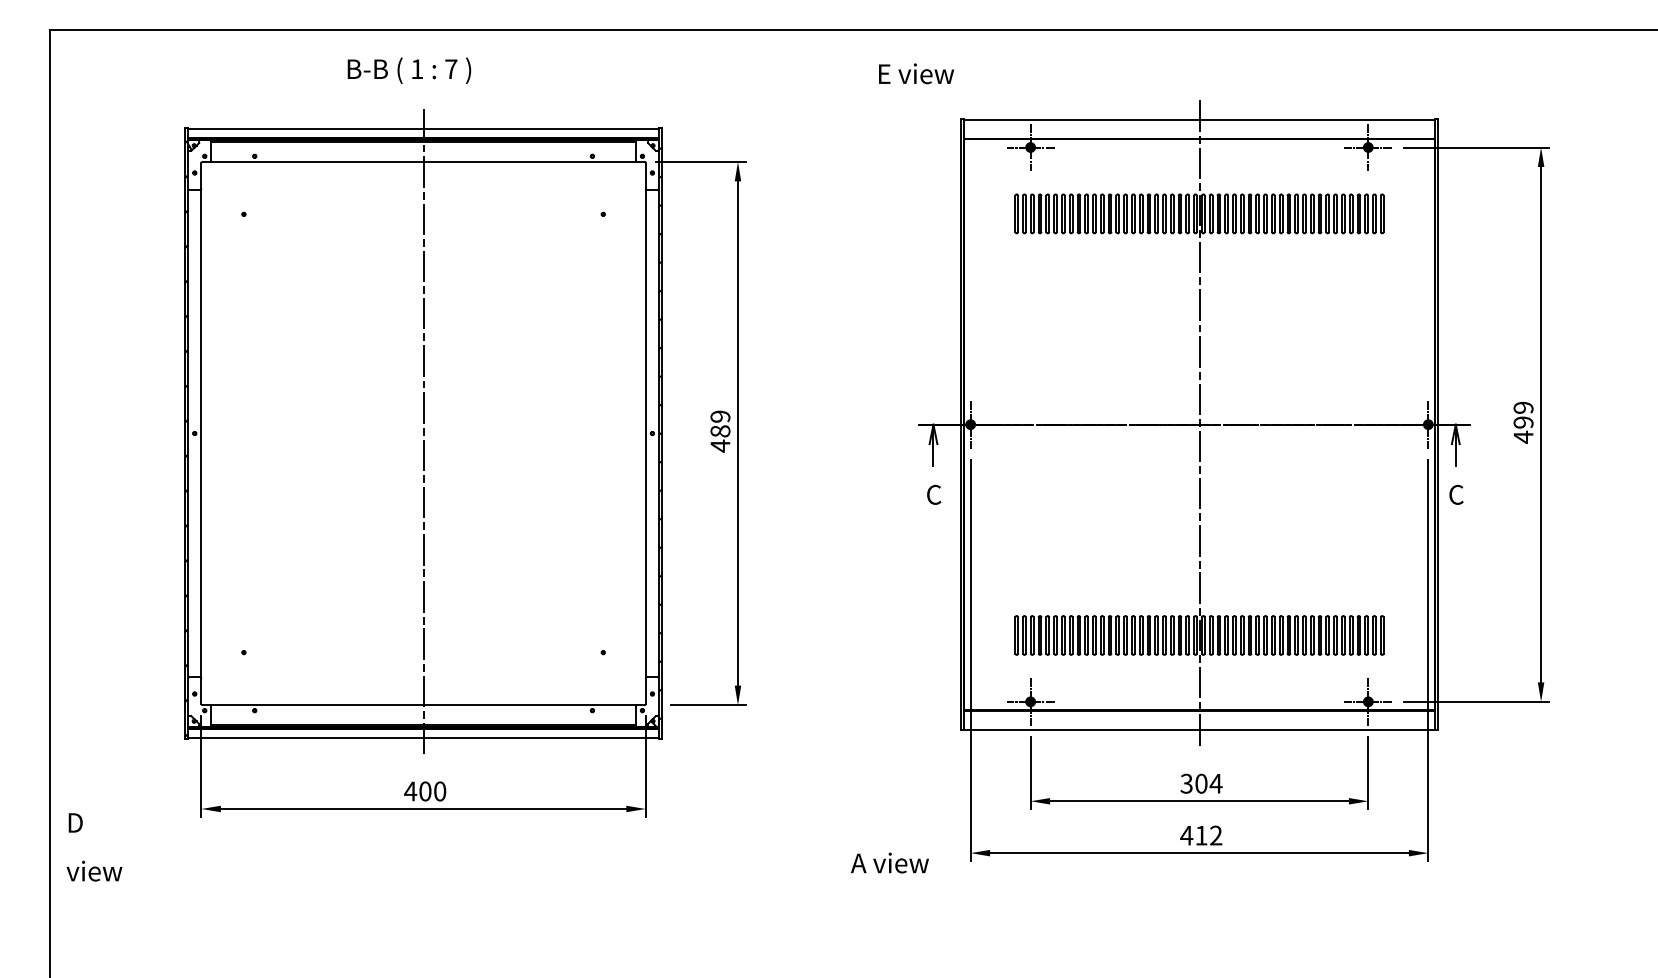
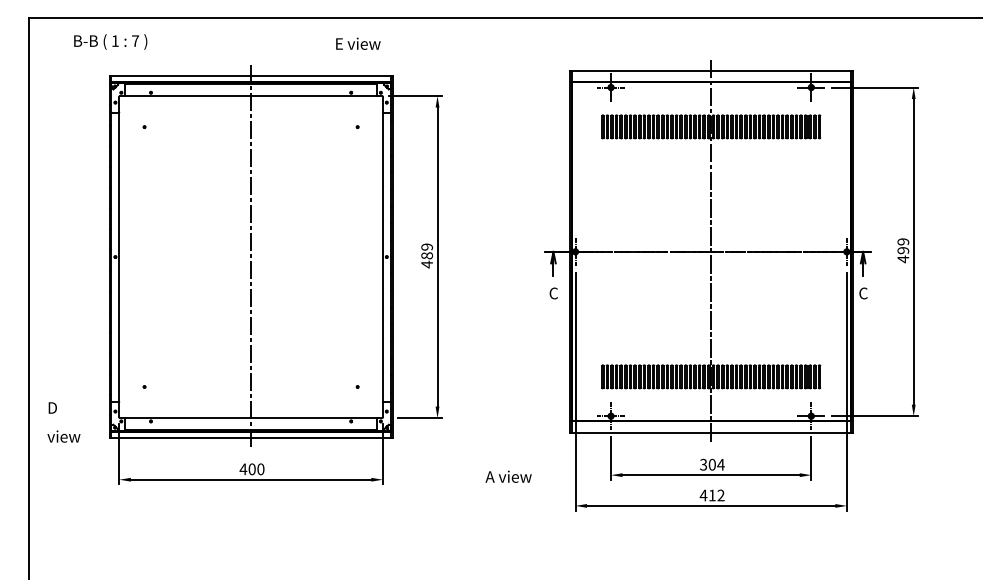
text: (409, 69) -> (110, 41), moved
text: (916, 73) -> (358, 43), moved
text: (93, 847) -> (63, 422), moved
text: (889, 862) -> (508, 476), moved

